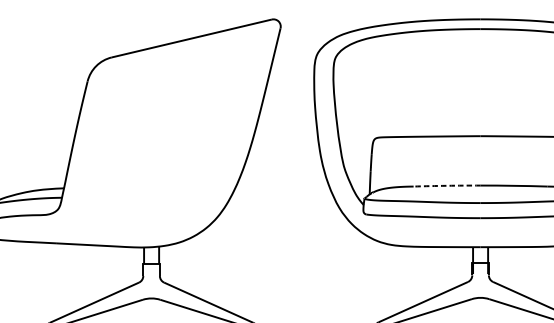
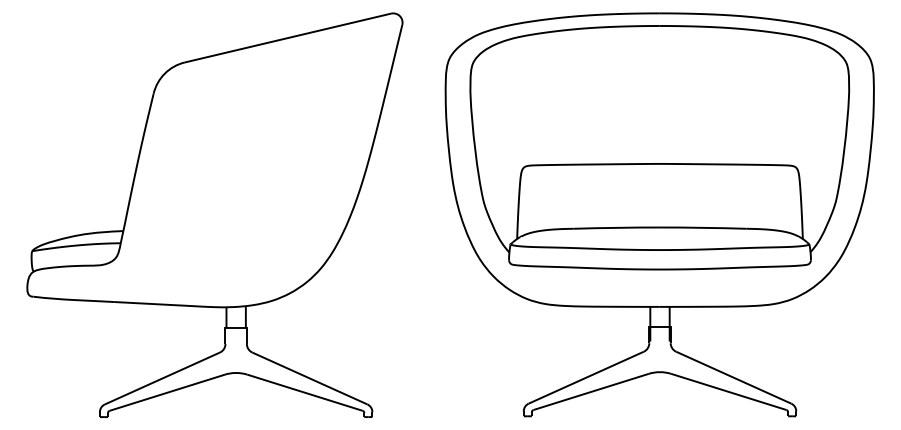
arc: (446, 185) -> (616, 227), dashed -> solid

